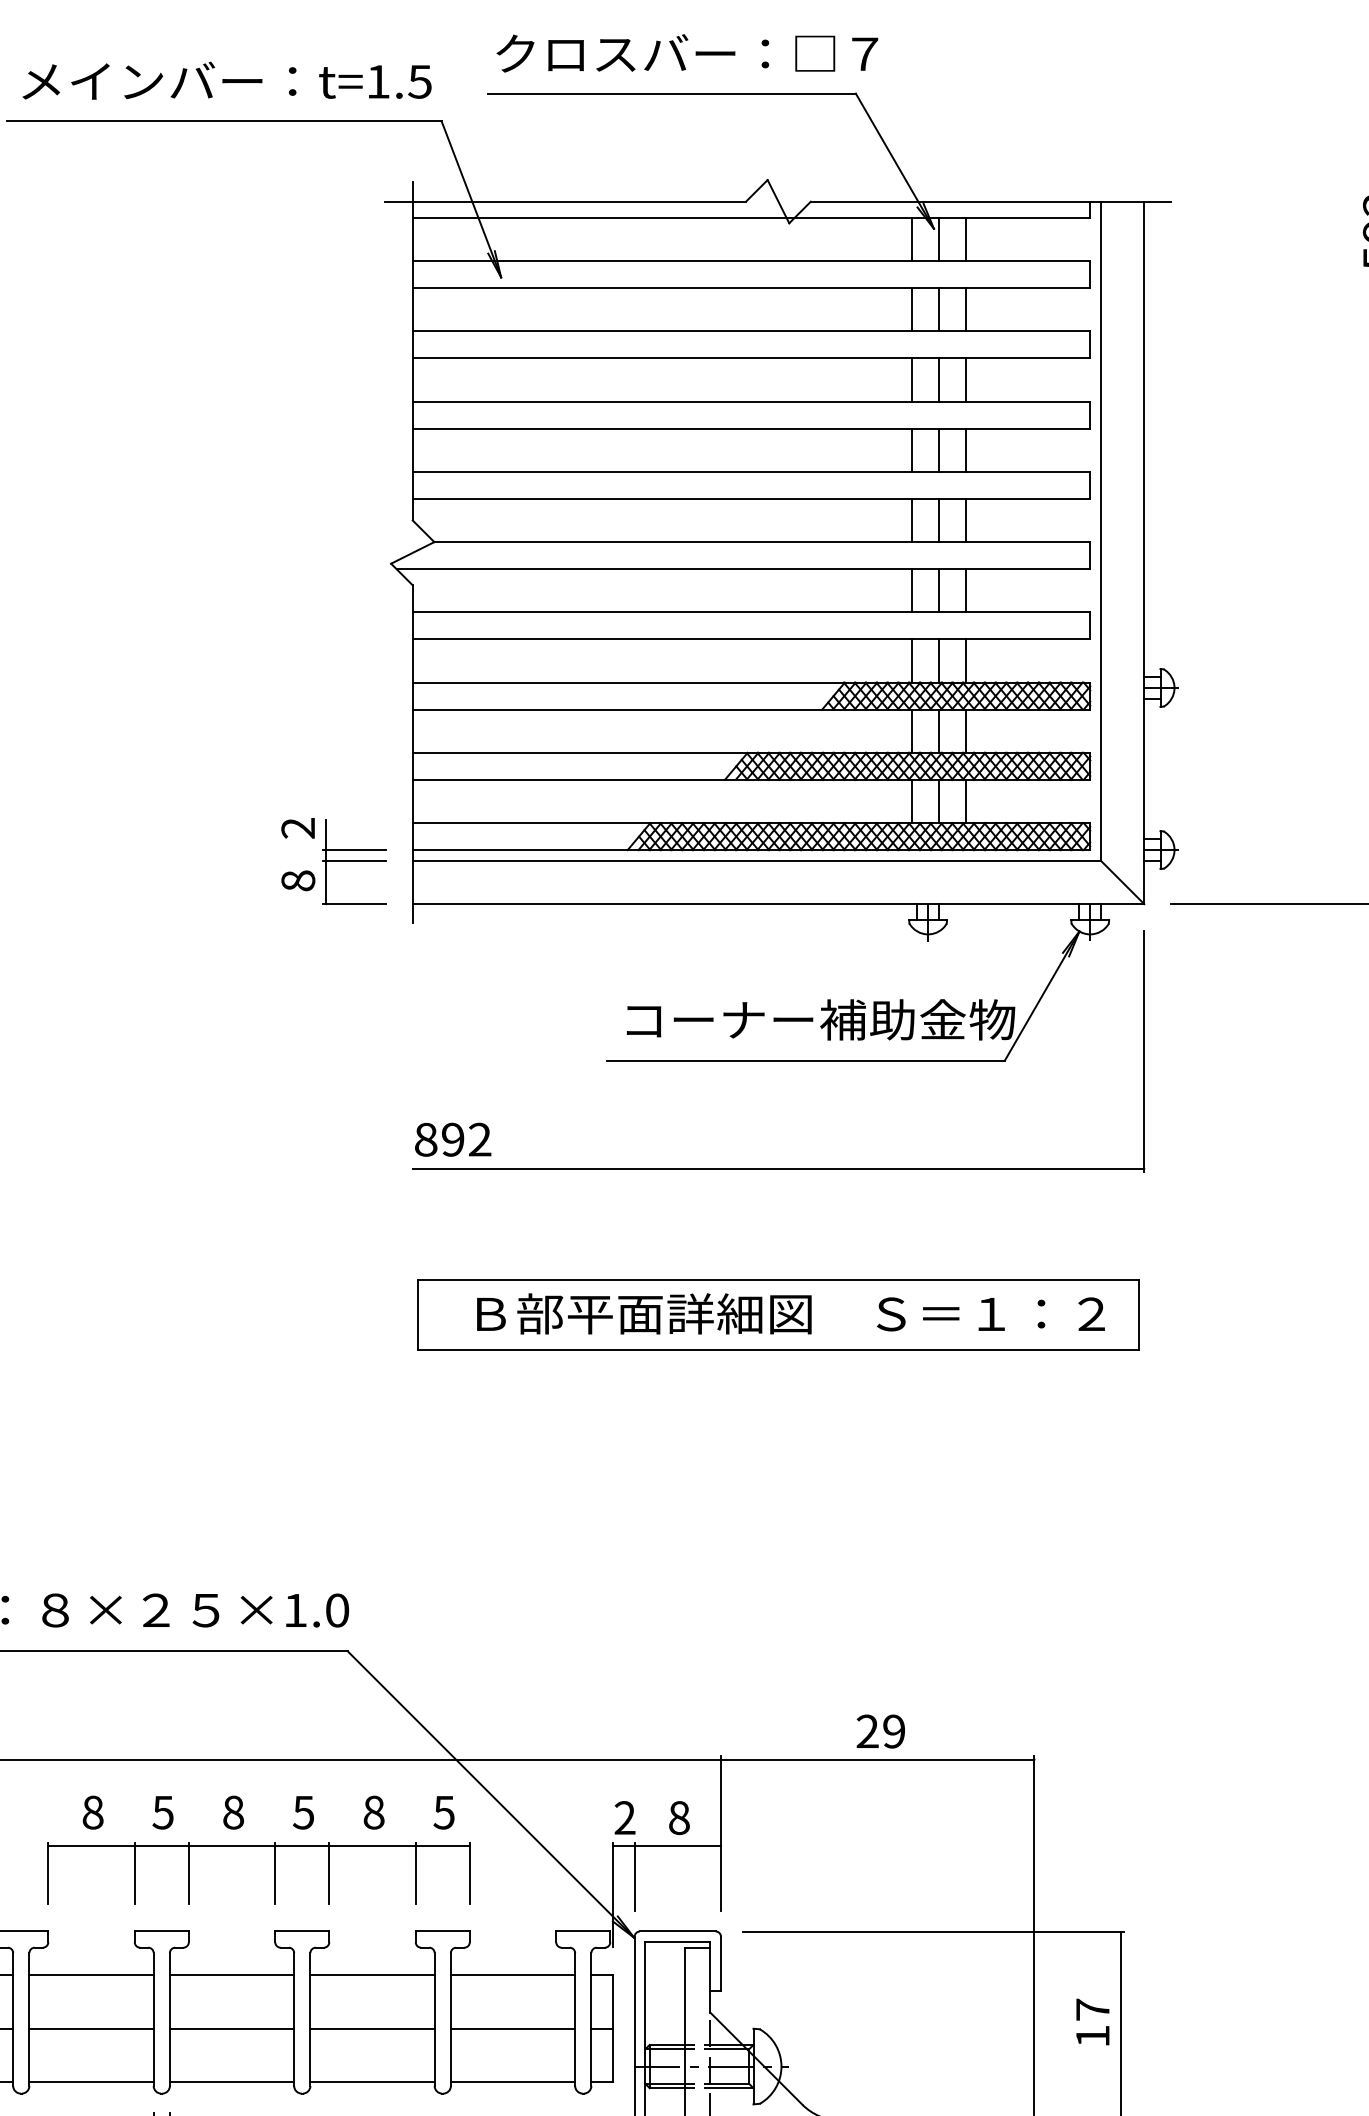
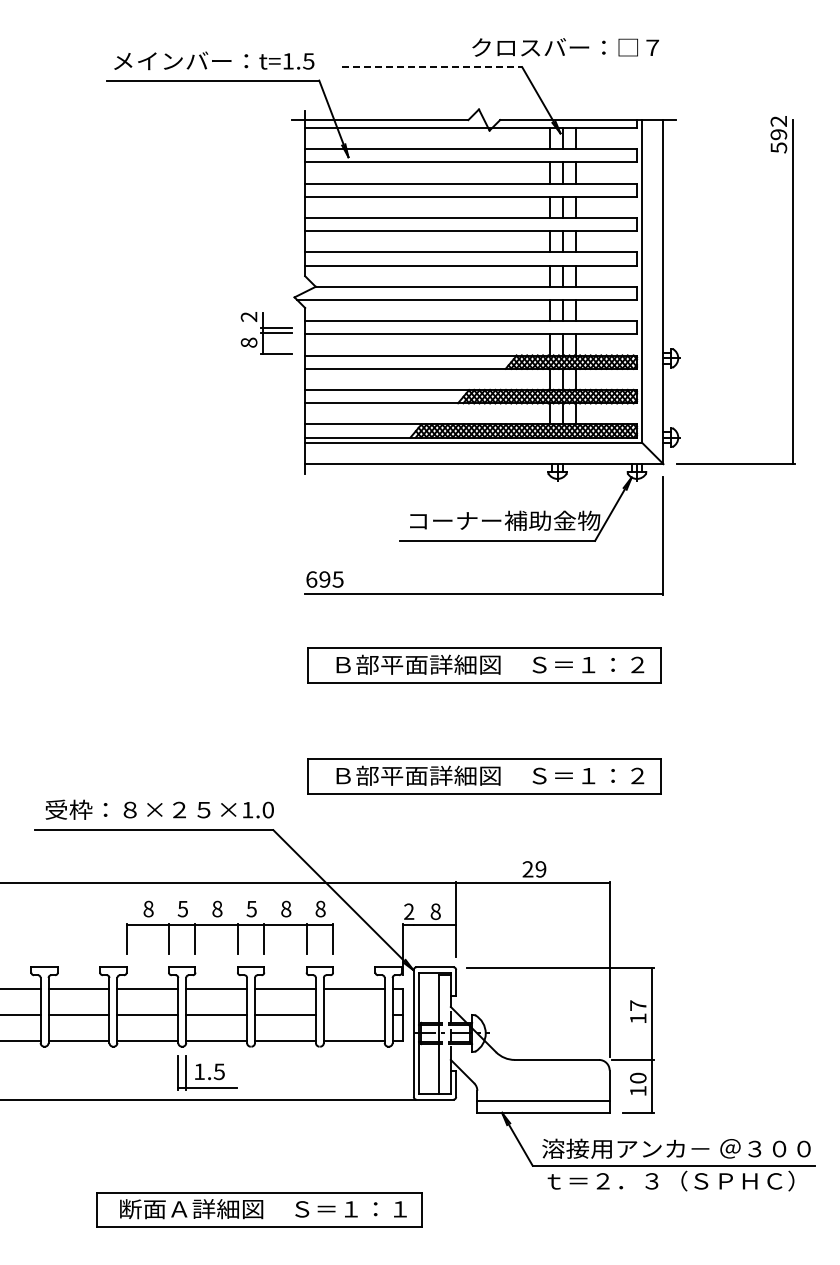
text: (687, 53) -> (565, 47), moved
line: (672, 94) -> (432, 67), solid -> dashed
part: (333, 862) -> (266, 333), moved
text: (452, 1139) -> (324, 579), 892 -> 695
part: (778, 1541) -> (484, 776), added
text: (444, 1811) -> (320, 908), 5 -> 8
line: (633, 1876) -> (413, 940), removed
line: (511, 2027) -> (353, 1014), removed

